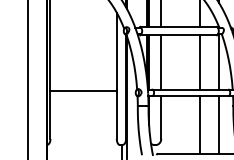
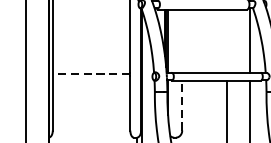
line: (161, 62) -> (182, 41), removed
line: (199, 62) -> (226, 41), removed
line: (83, 90) -> (91, 73), solid -> dashed
line: (161, 117) -> (182, 105), solid -> dashed

